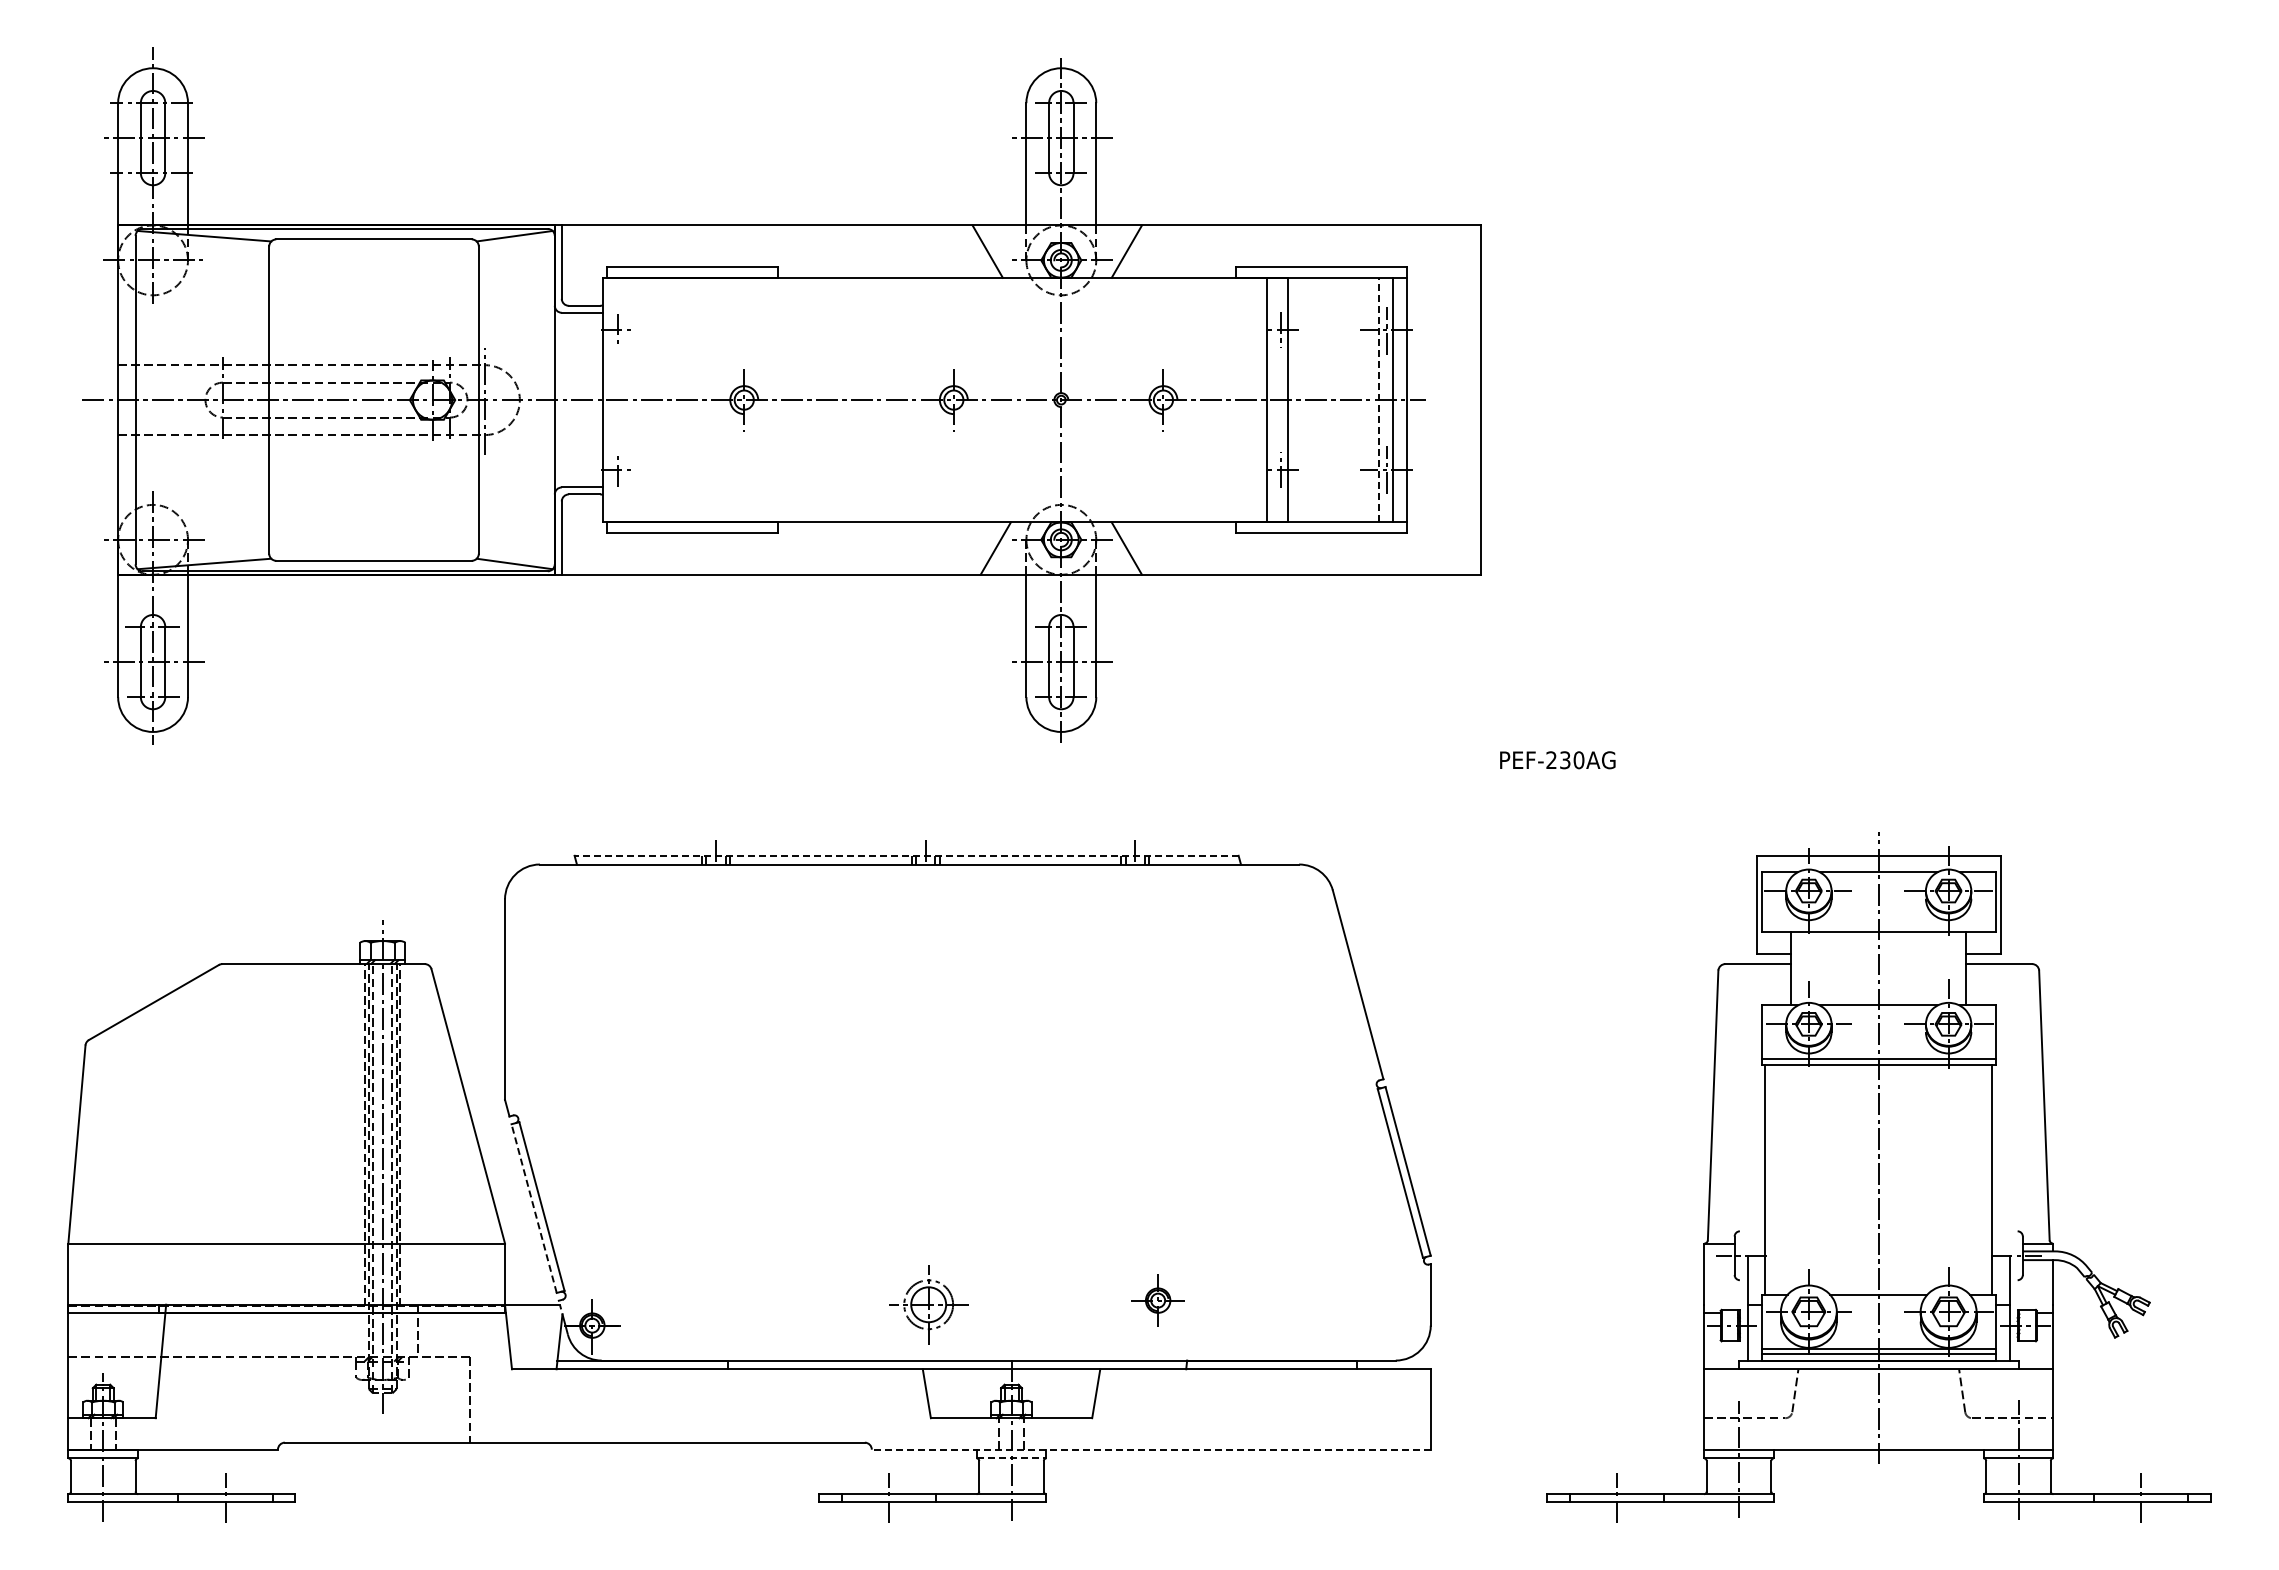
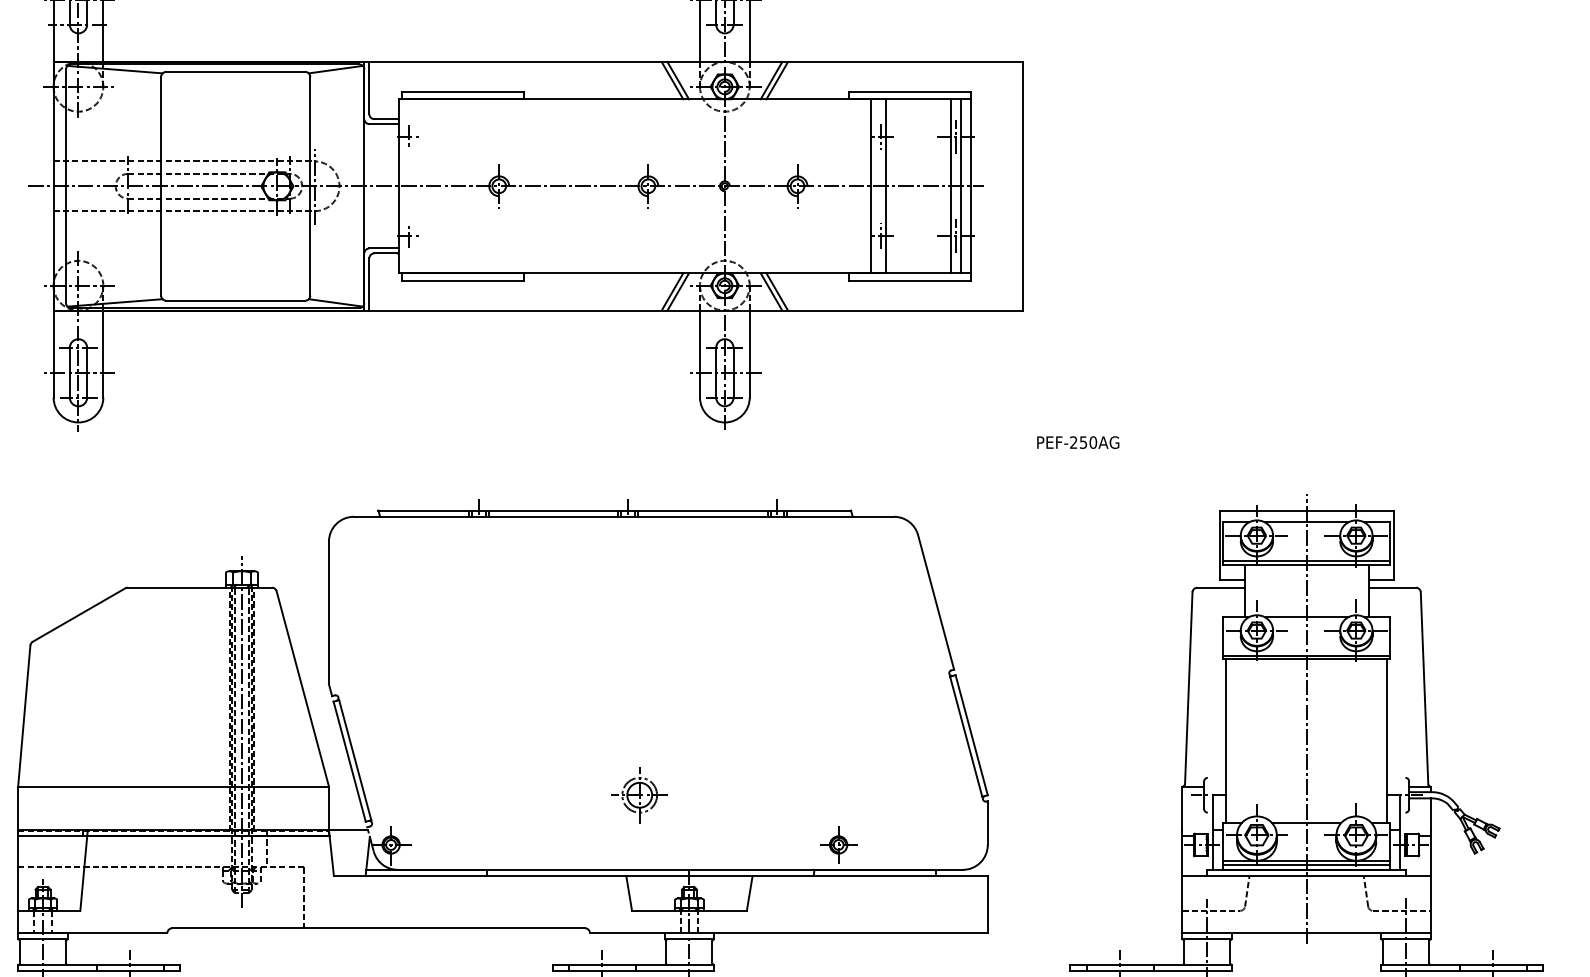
line: (995, 251) -> (678, 80), added
line: (1134, 251) -> (776, 80), added
line: (1378, 399) -> (950, 185), dashed -> solid
line: (987, 548) -> (672, 291), added
line: (1134, 548) -> (776, 291), added
text: (1565, 759) -> (1083, 442), PEF-230AG -> PEF-250AG
line: (906, 855) -> (614, 510), dashed -> solid
line: (1878, 926) -> (1306, 560), added
line: (534, 1208) -> (349, 761), dashed -> solid
part: (1157, 1300) -> (838, 844), moved
part: (928, 1304) -> (639, 795), moved
line: (1150, 1449) -> (788, 933), dashed -> solid
line: (1011, 1458) -> (689, 939), dashed -> solid

